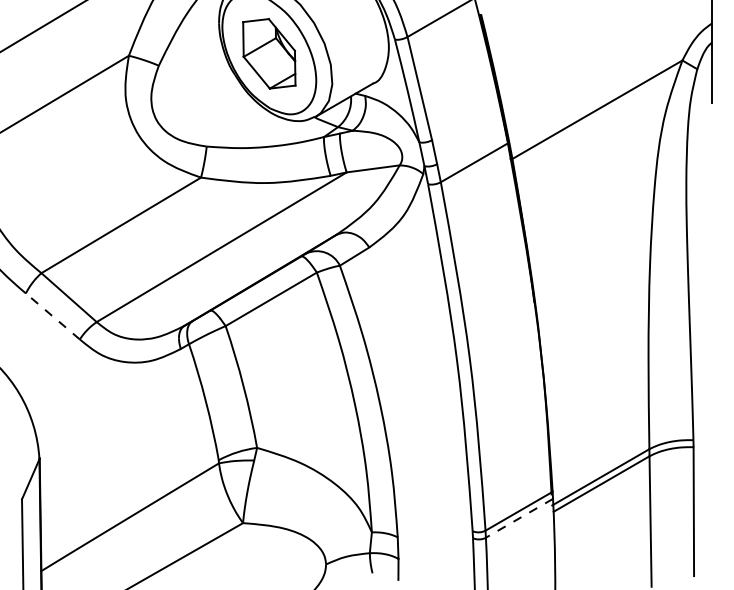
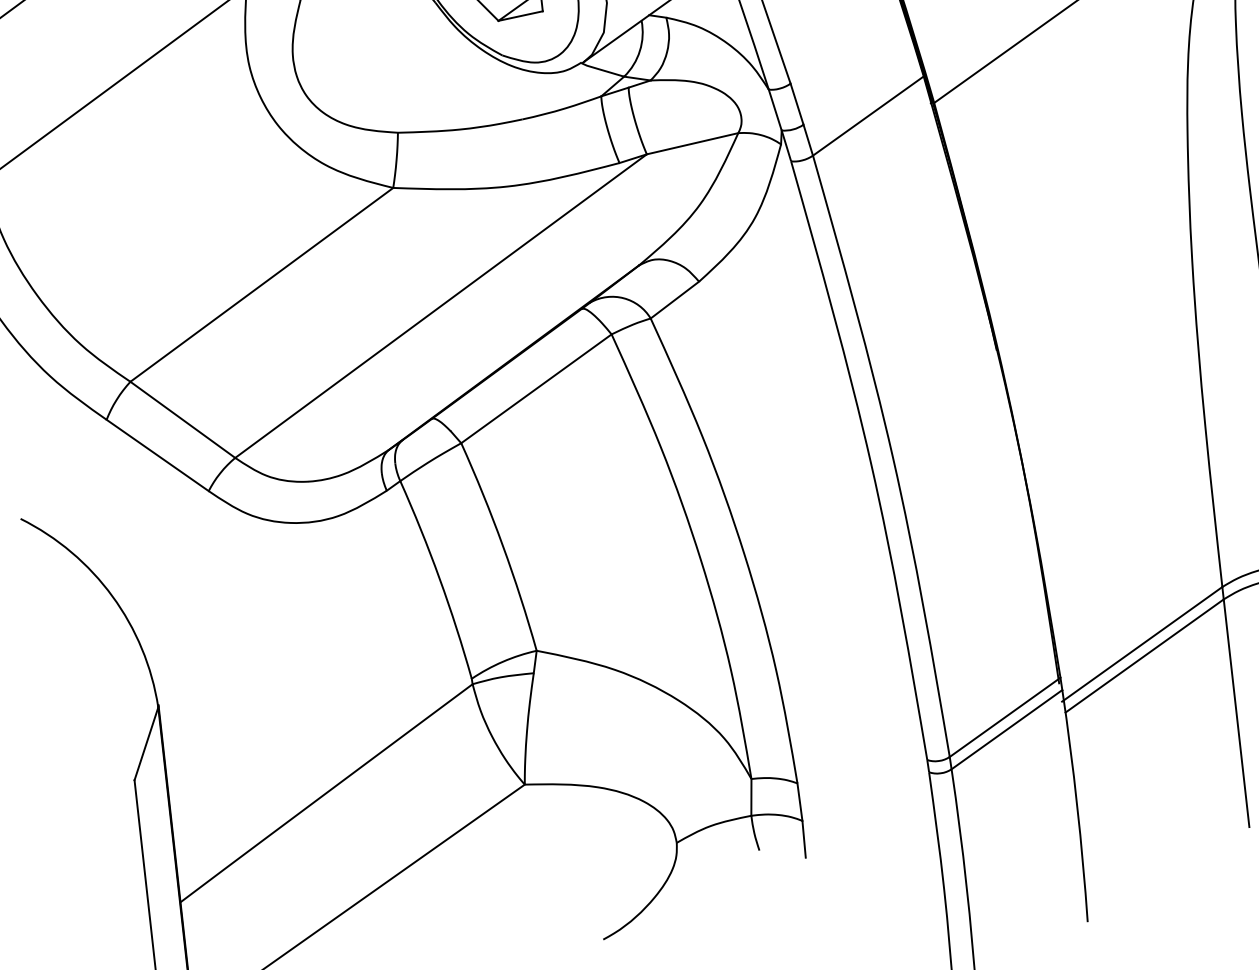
line: (52, 316) -> (157, 455), dashed -> solid
line: (519, 518) -> (1007, 729), dashed -> solid

